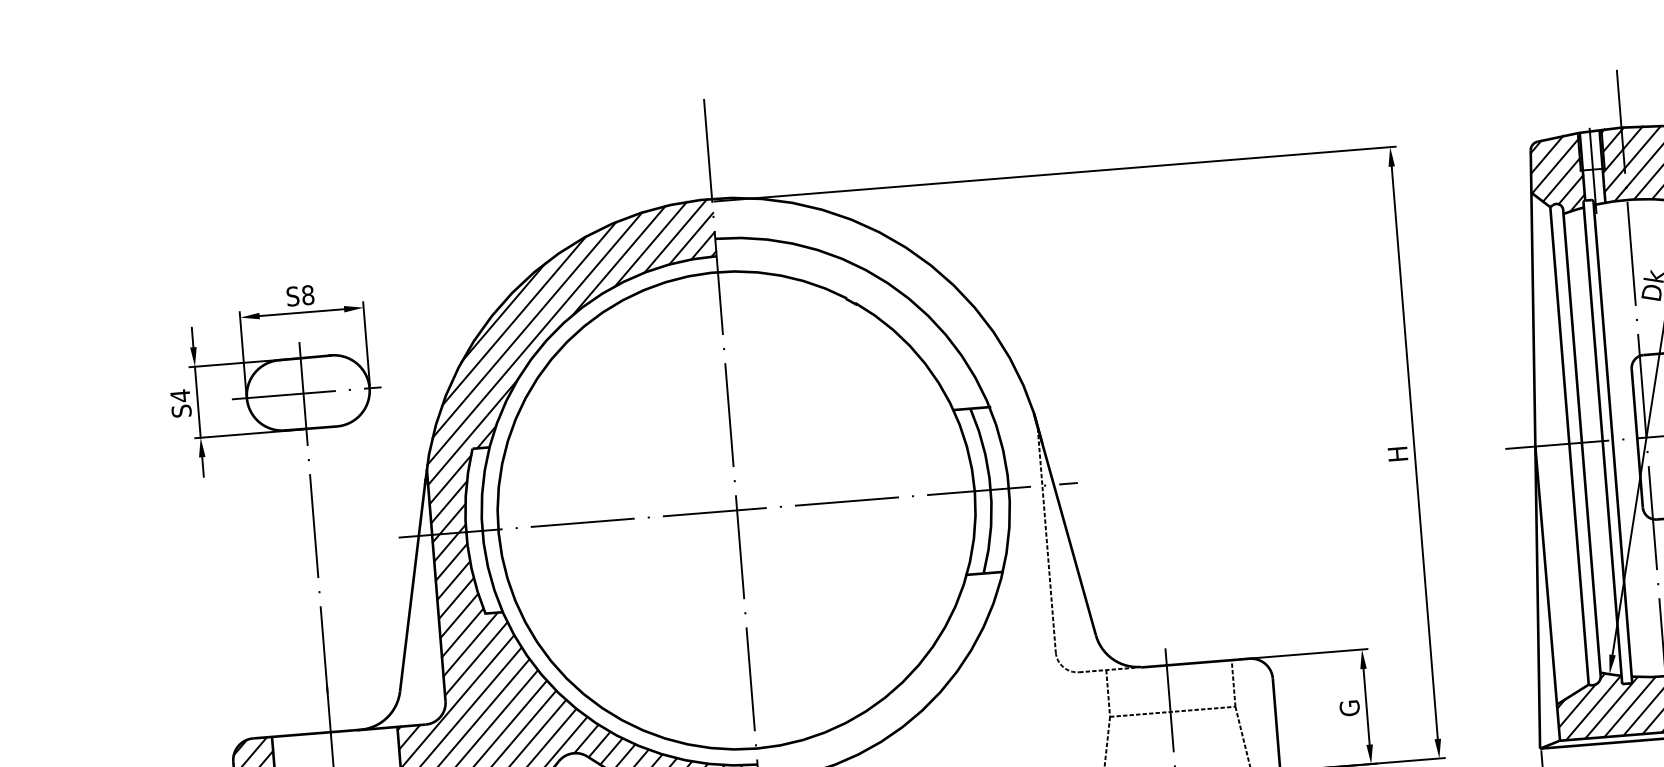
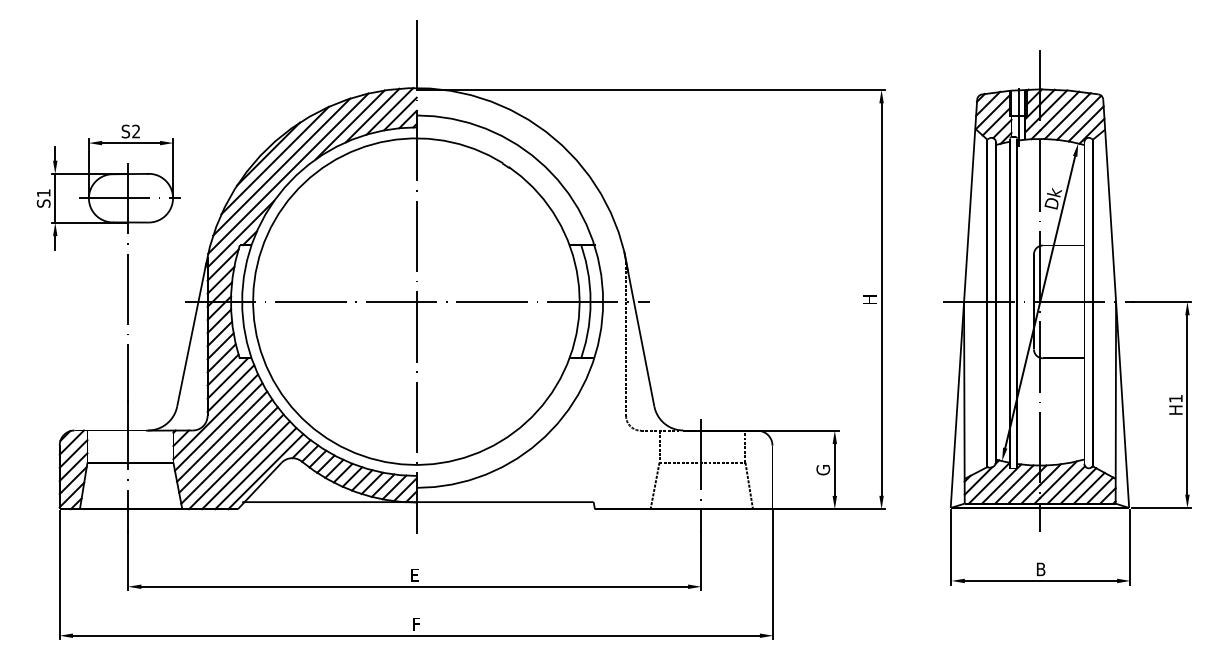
text: (308, 295) -> (136, 131), S8 -> S2
text: (179, 394) -> (43, 192), S4 -> S1

